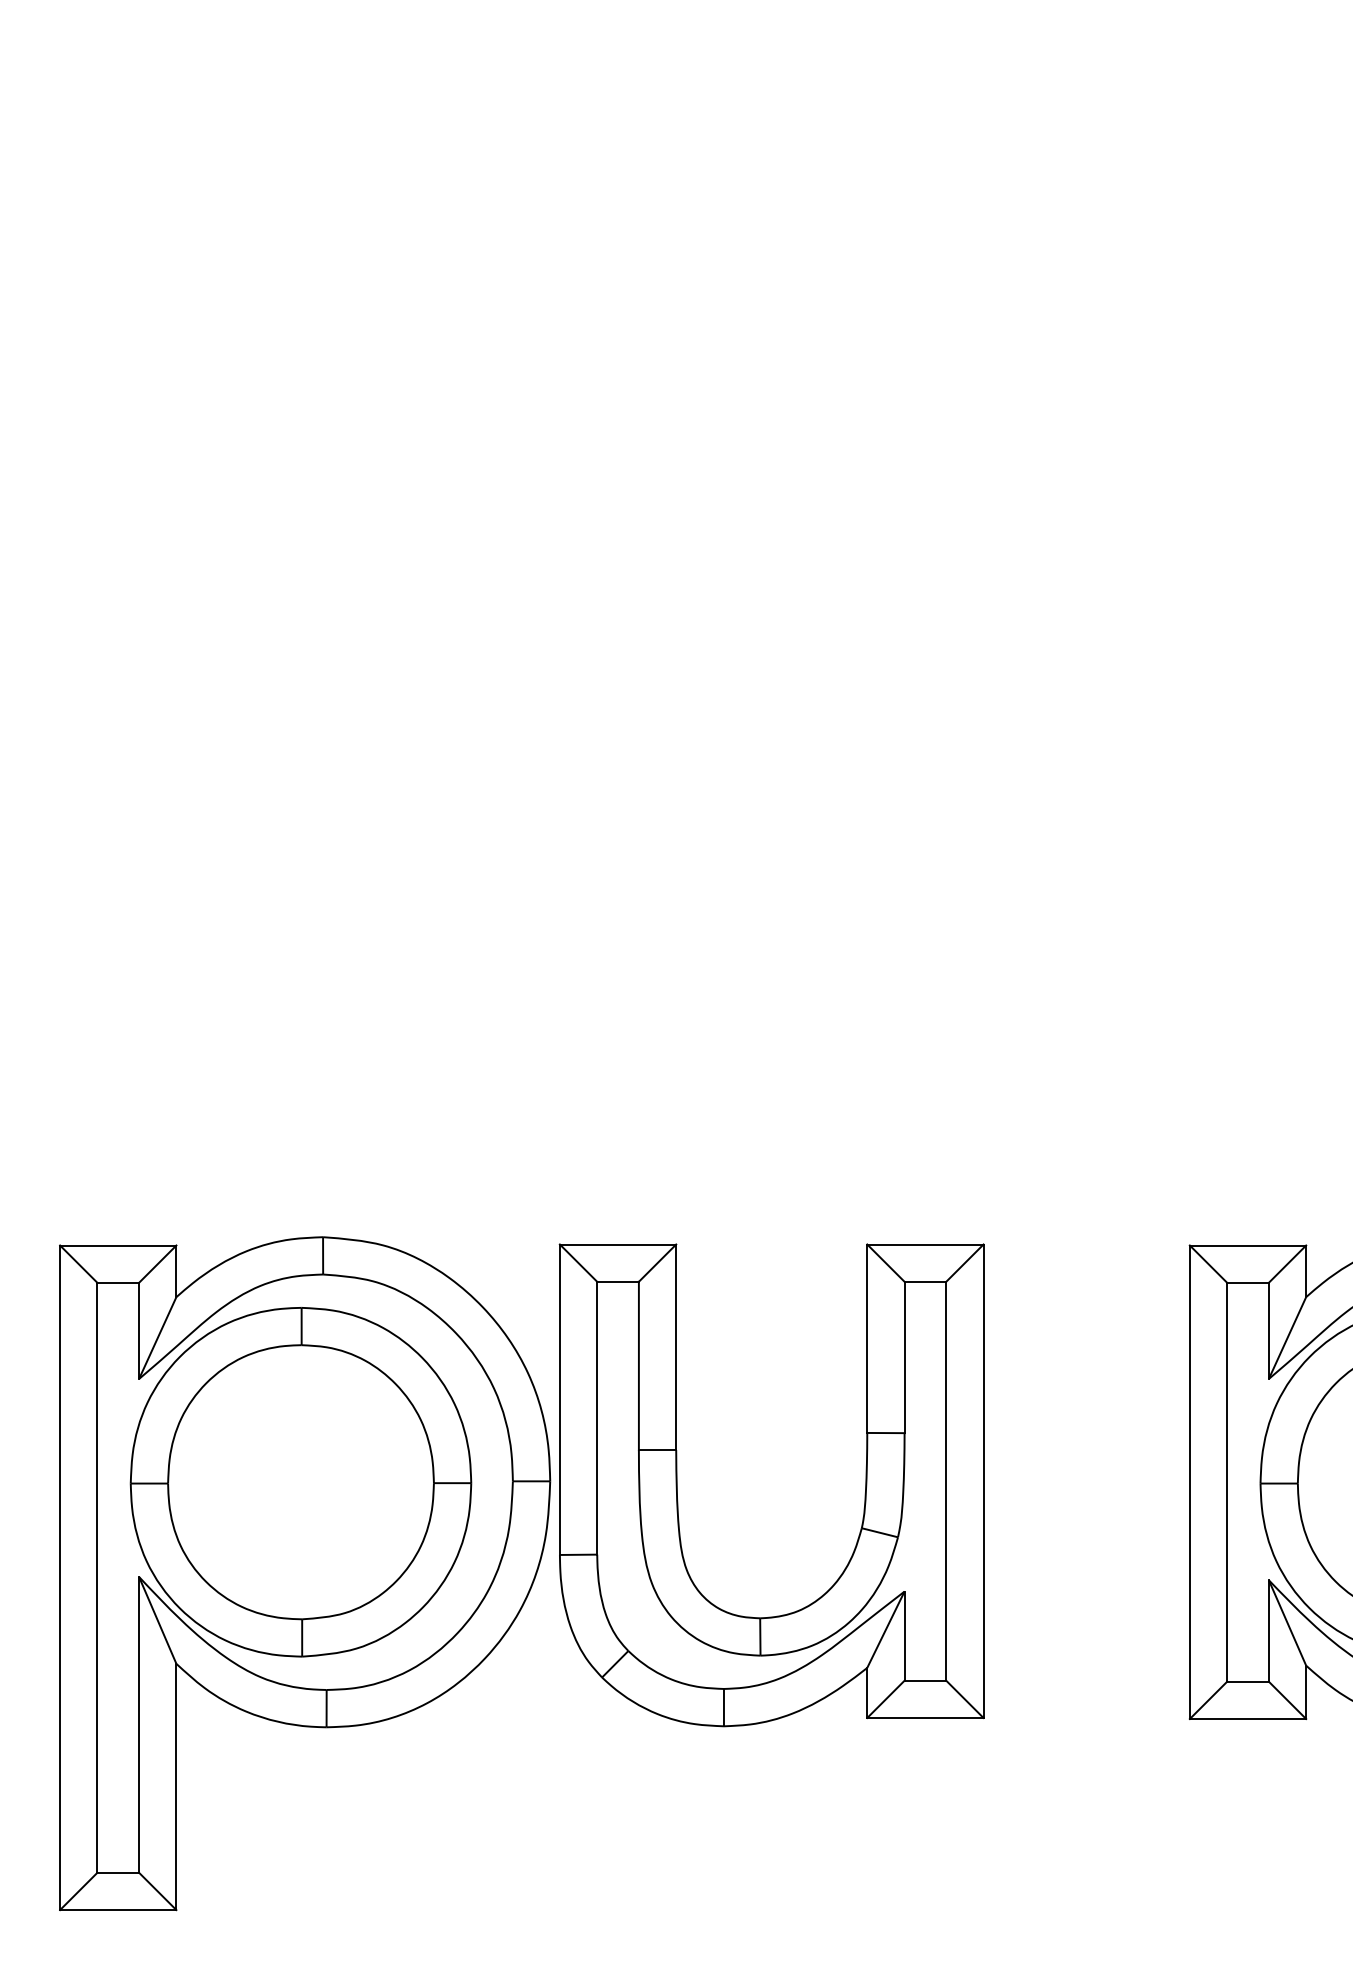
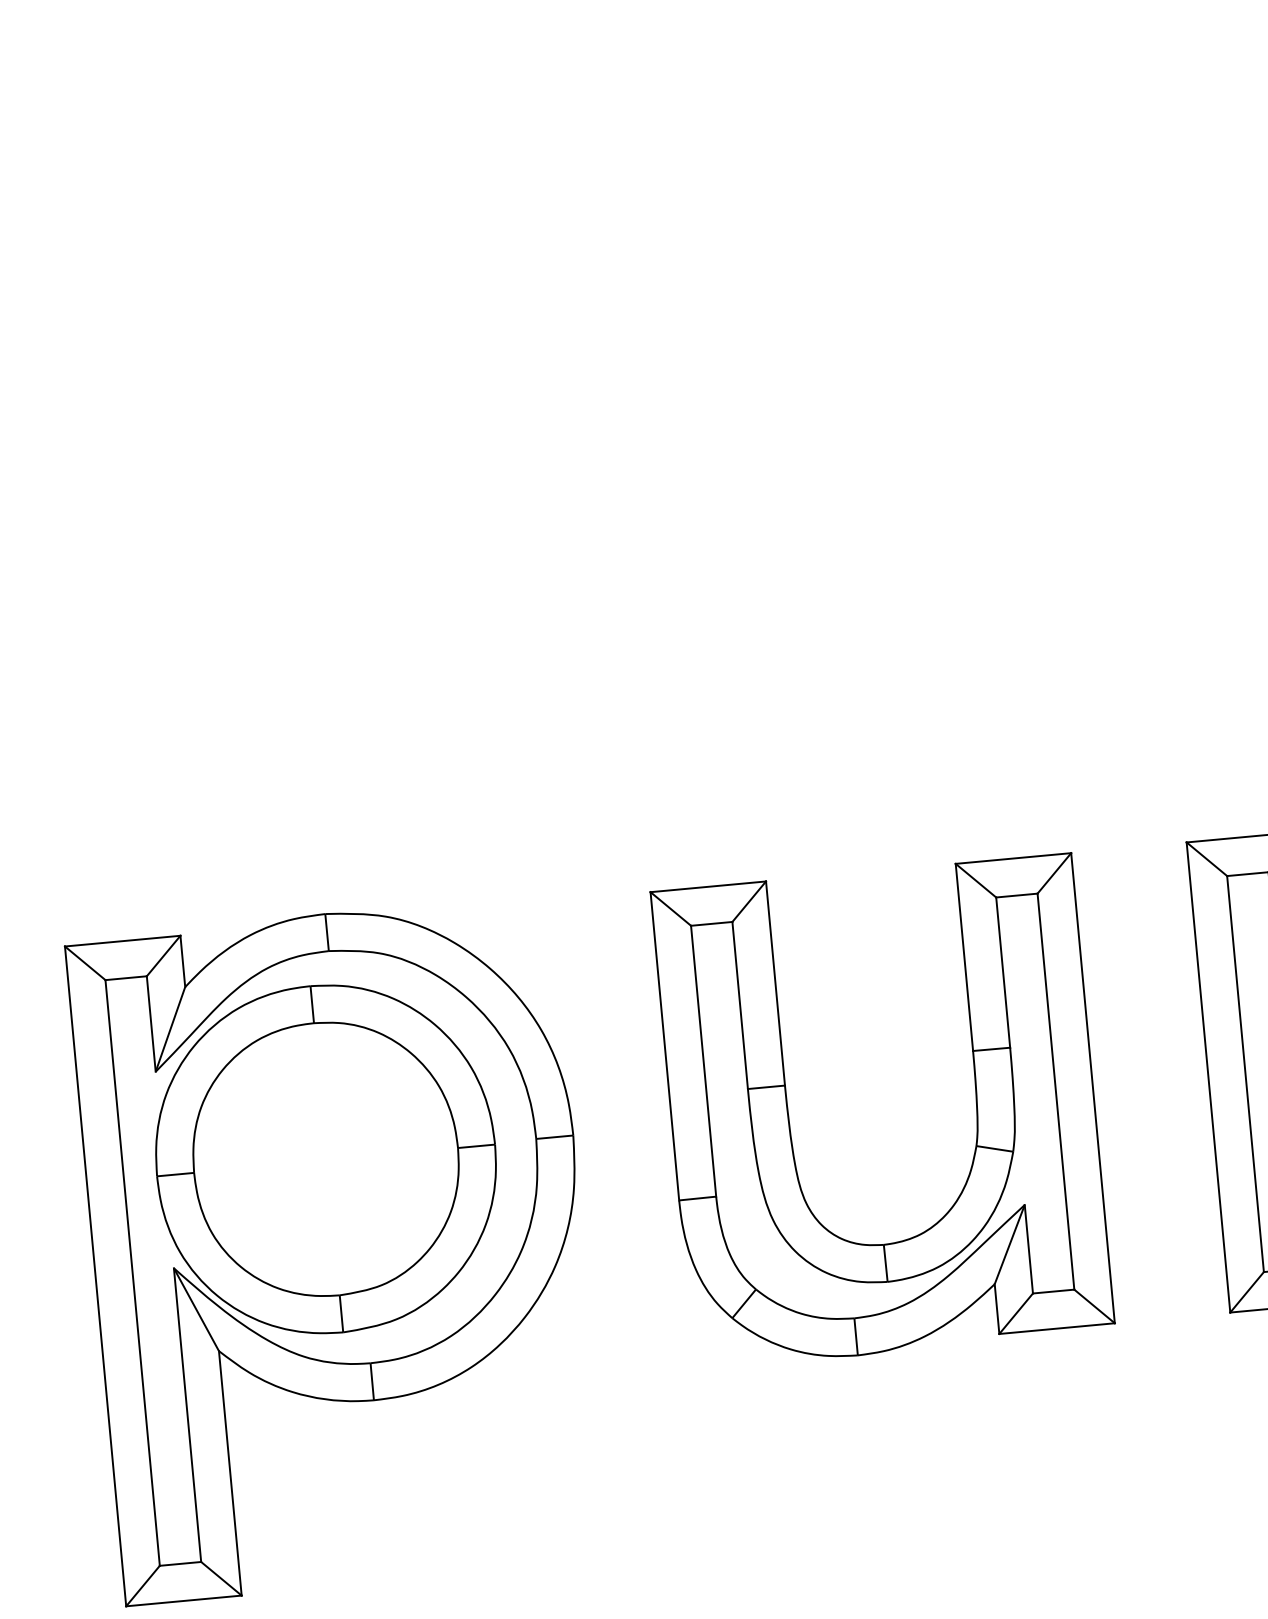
part: (864, 1494) -> (976, 1112), moved

